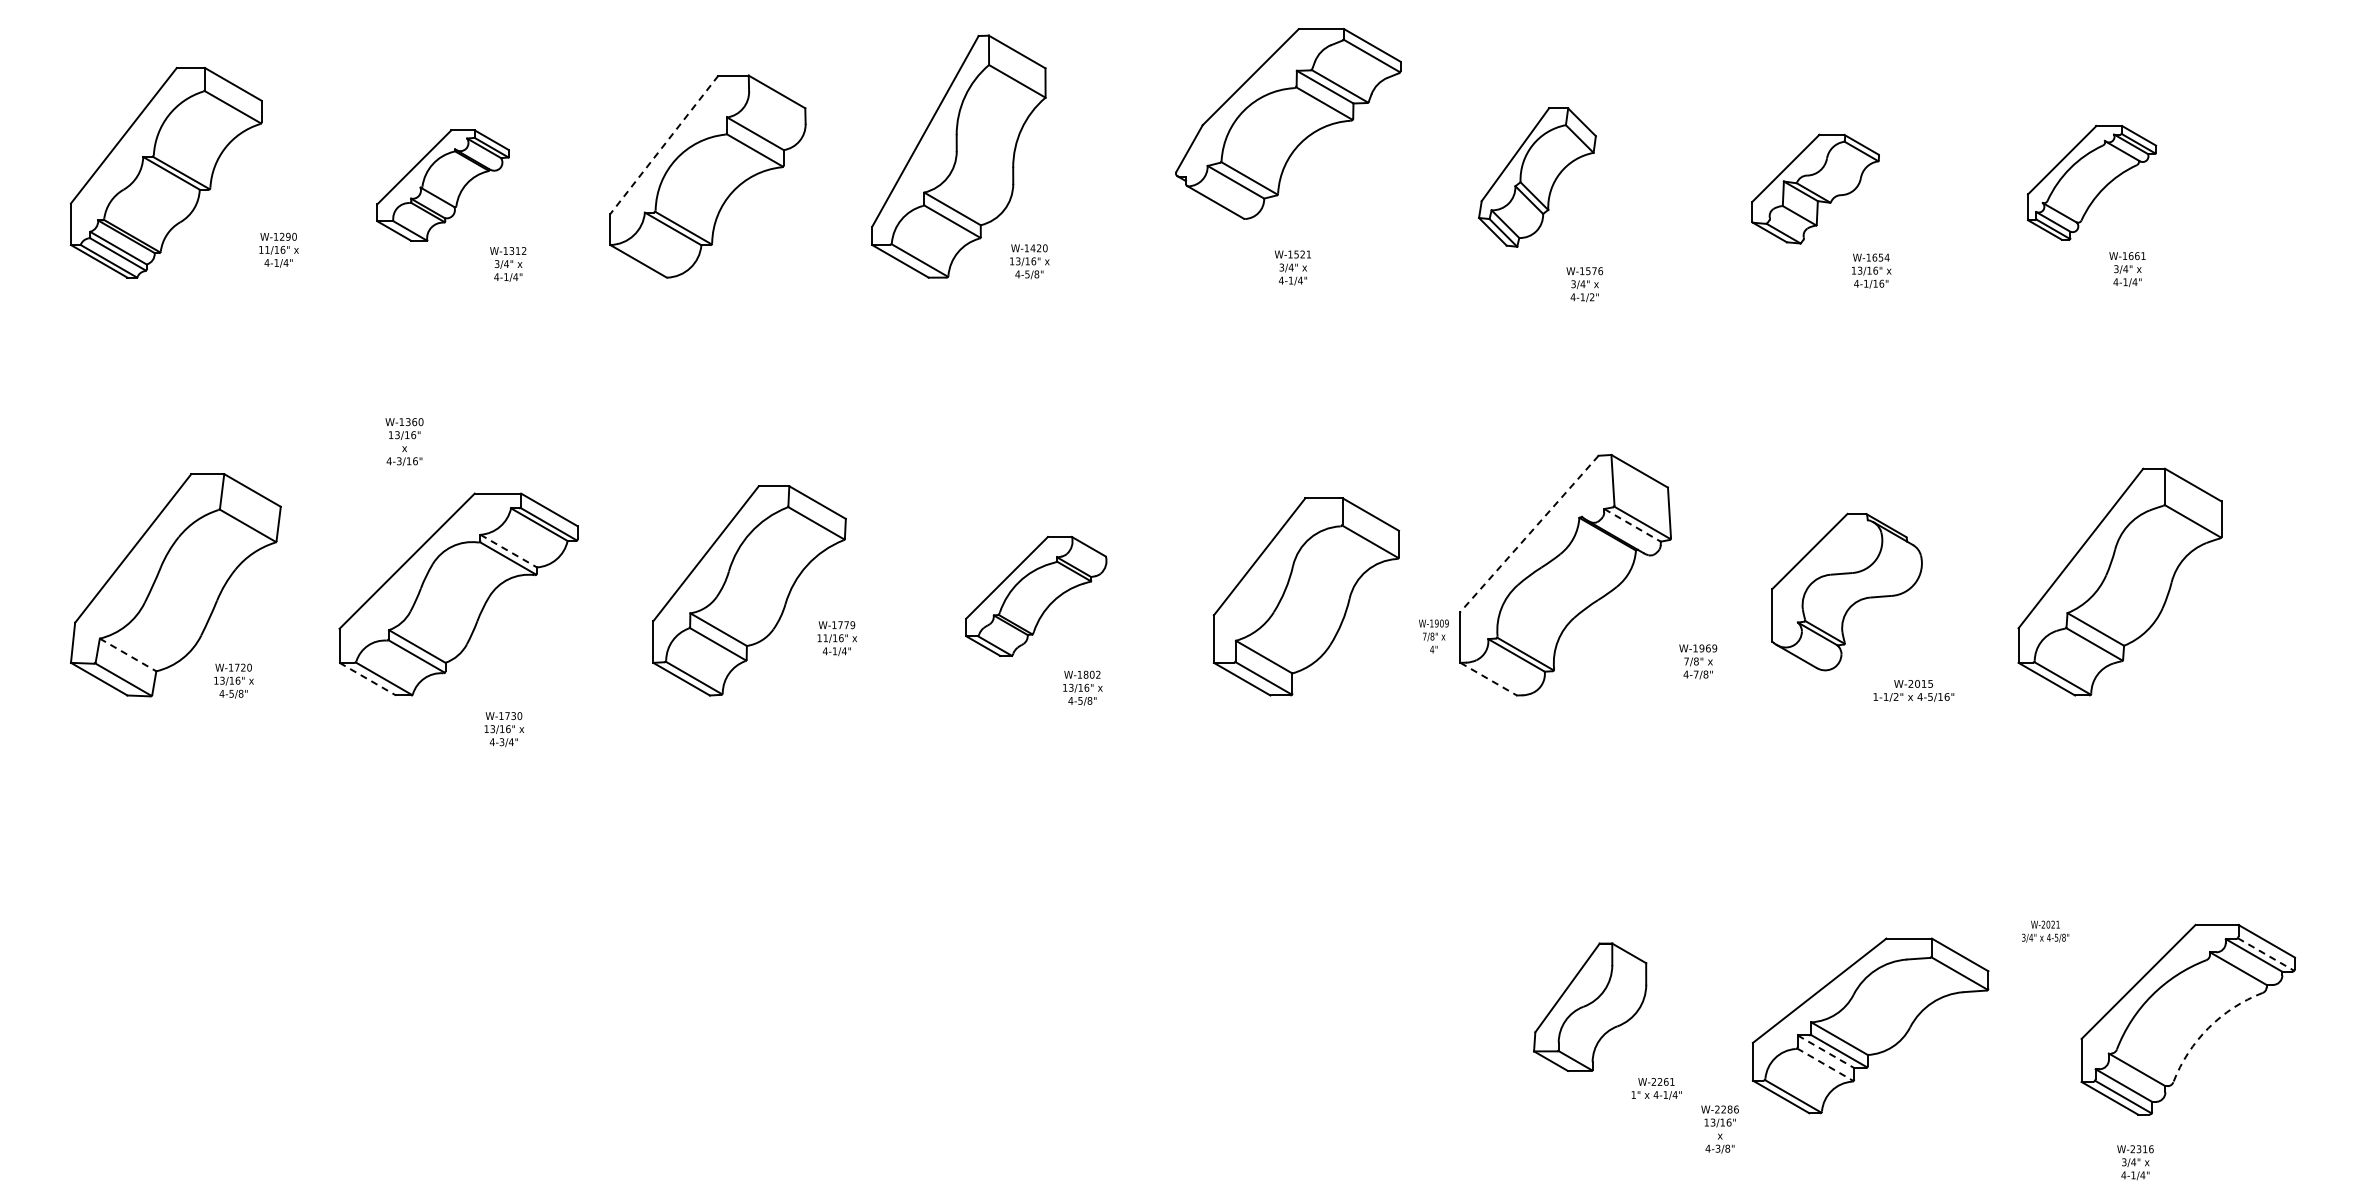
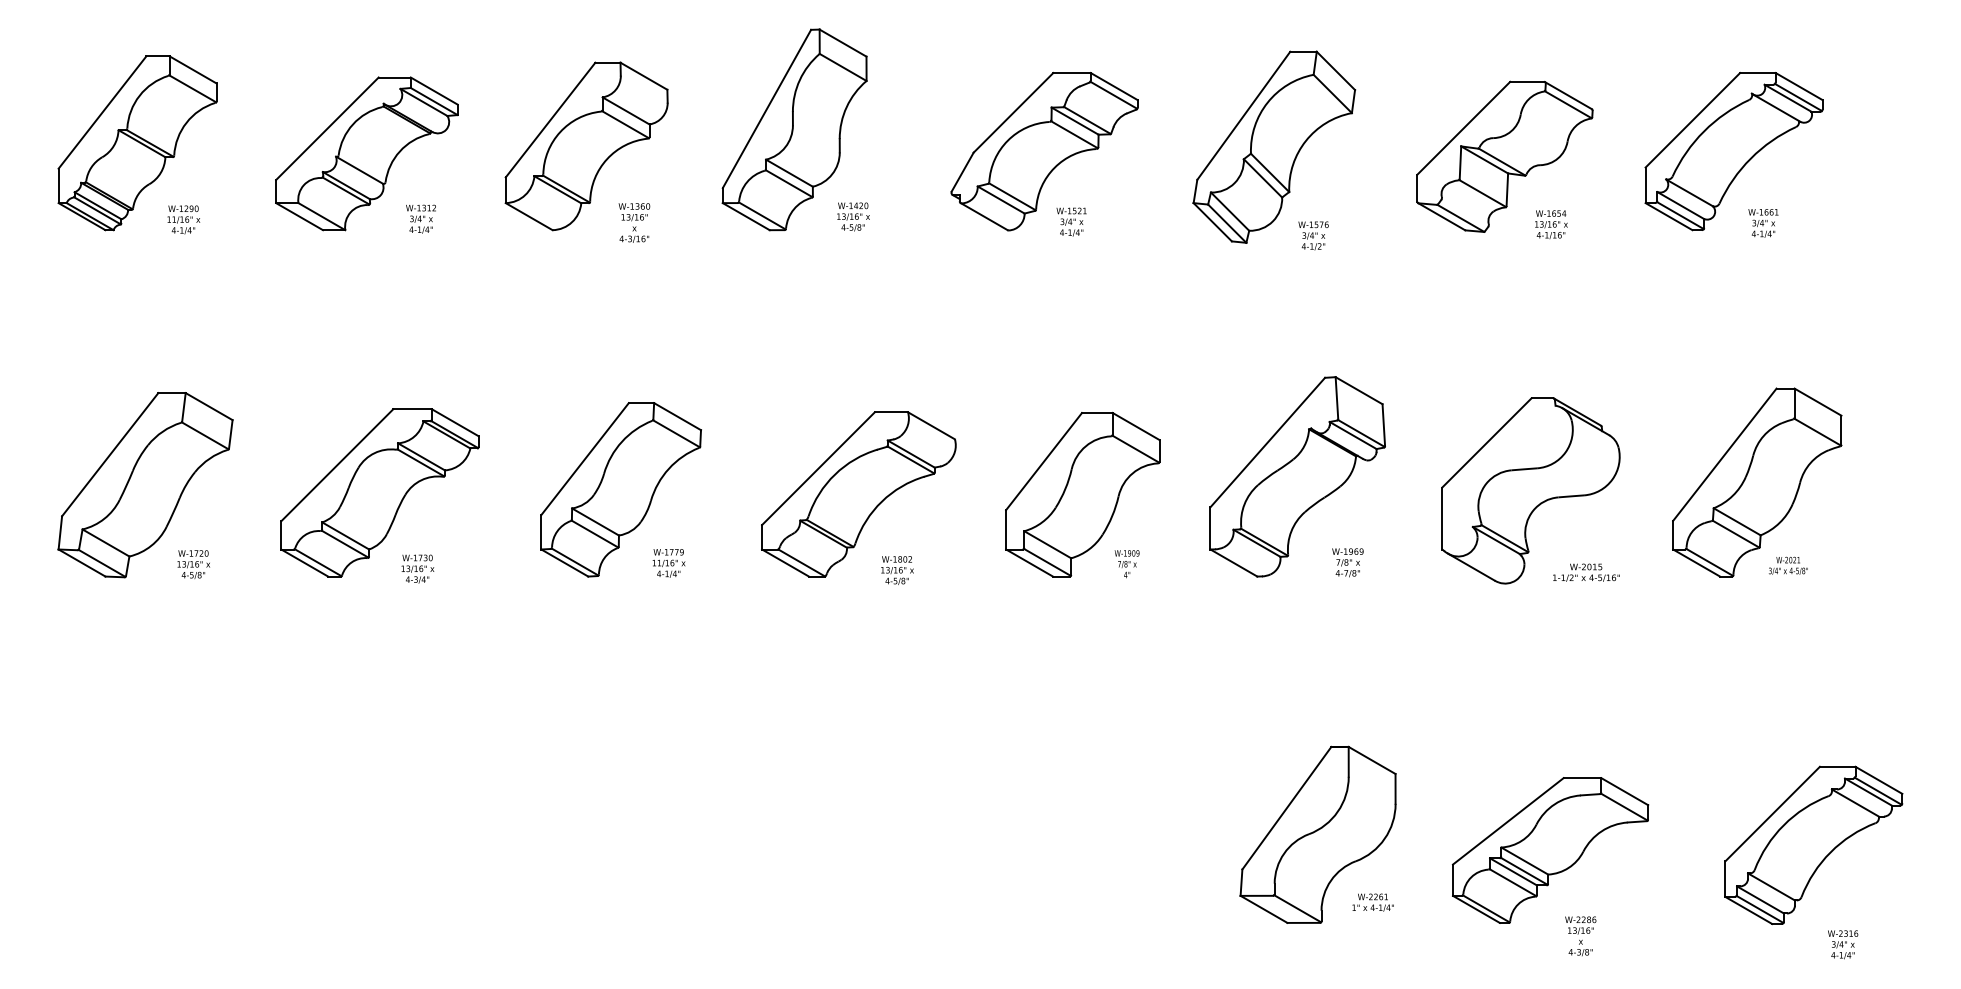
part: (1288, 123) -> (1044, 151), moved
line: (664, 144) -> (550, 119), dashed -> solid
part: (1537, 177) -> (1274, 147), size x1.67
part: (2091, 182) -> (1733, 151), size x1.67
part: (442, 185) -> (366, 153), size x1.67
part: (1815, 188) -> (1504, 156), size x1.67
text: (278, 249) -> (183, 219), moved
text: (404, 441) -> (634, 222), moved
line: (1632, 525) -> (1353, 435), dashed -> solid
line: (1529, 534) -> (1267, 443), dashed -> solid
line: (508, 551) -> (421, 457), dashed -> solid
part: (1846, 591) -> (1530, 490), size x1.43
part: (1036, 596) -> (859, 494), size x1.67
text: (1433, 636) -> (1126, 564), moved
text: (836, 638) -> (668, 563), moved
line: (128, 654) -> (106, 542), dashed -> solid
text: (1698, 661) -> (1348, 562), moved
line: (367, 679) -> (304, 563), dashed -> solid
line: (1488, 679) -> (1233, 563), dashed -> solid
text: (503, 729) -> (417, 569), moved
text: (2045, 931) -> (1788, 565), moved
line: (2266, 954) -> (1878, 791), dashed -> solid
part: (1589, 1007) -> (1317, 835), size x1.67
arc: (2208, 1028) -> (1830, 852), dashed -> solid
line: (1825, 1051) -> (1513, 871), dashed -> solid
line: (1825, 1064) -> (1513, 882), dashed -> solid
text: (1719, 1129) -> (1580, 936), moved
text: (2135, 1162) -> (1843, 944), moved

